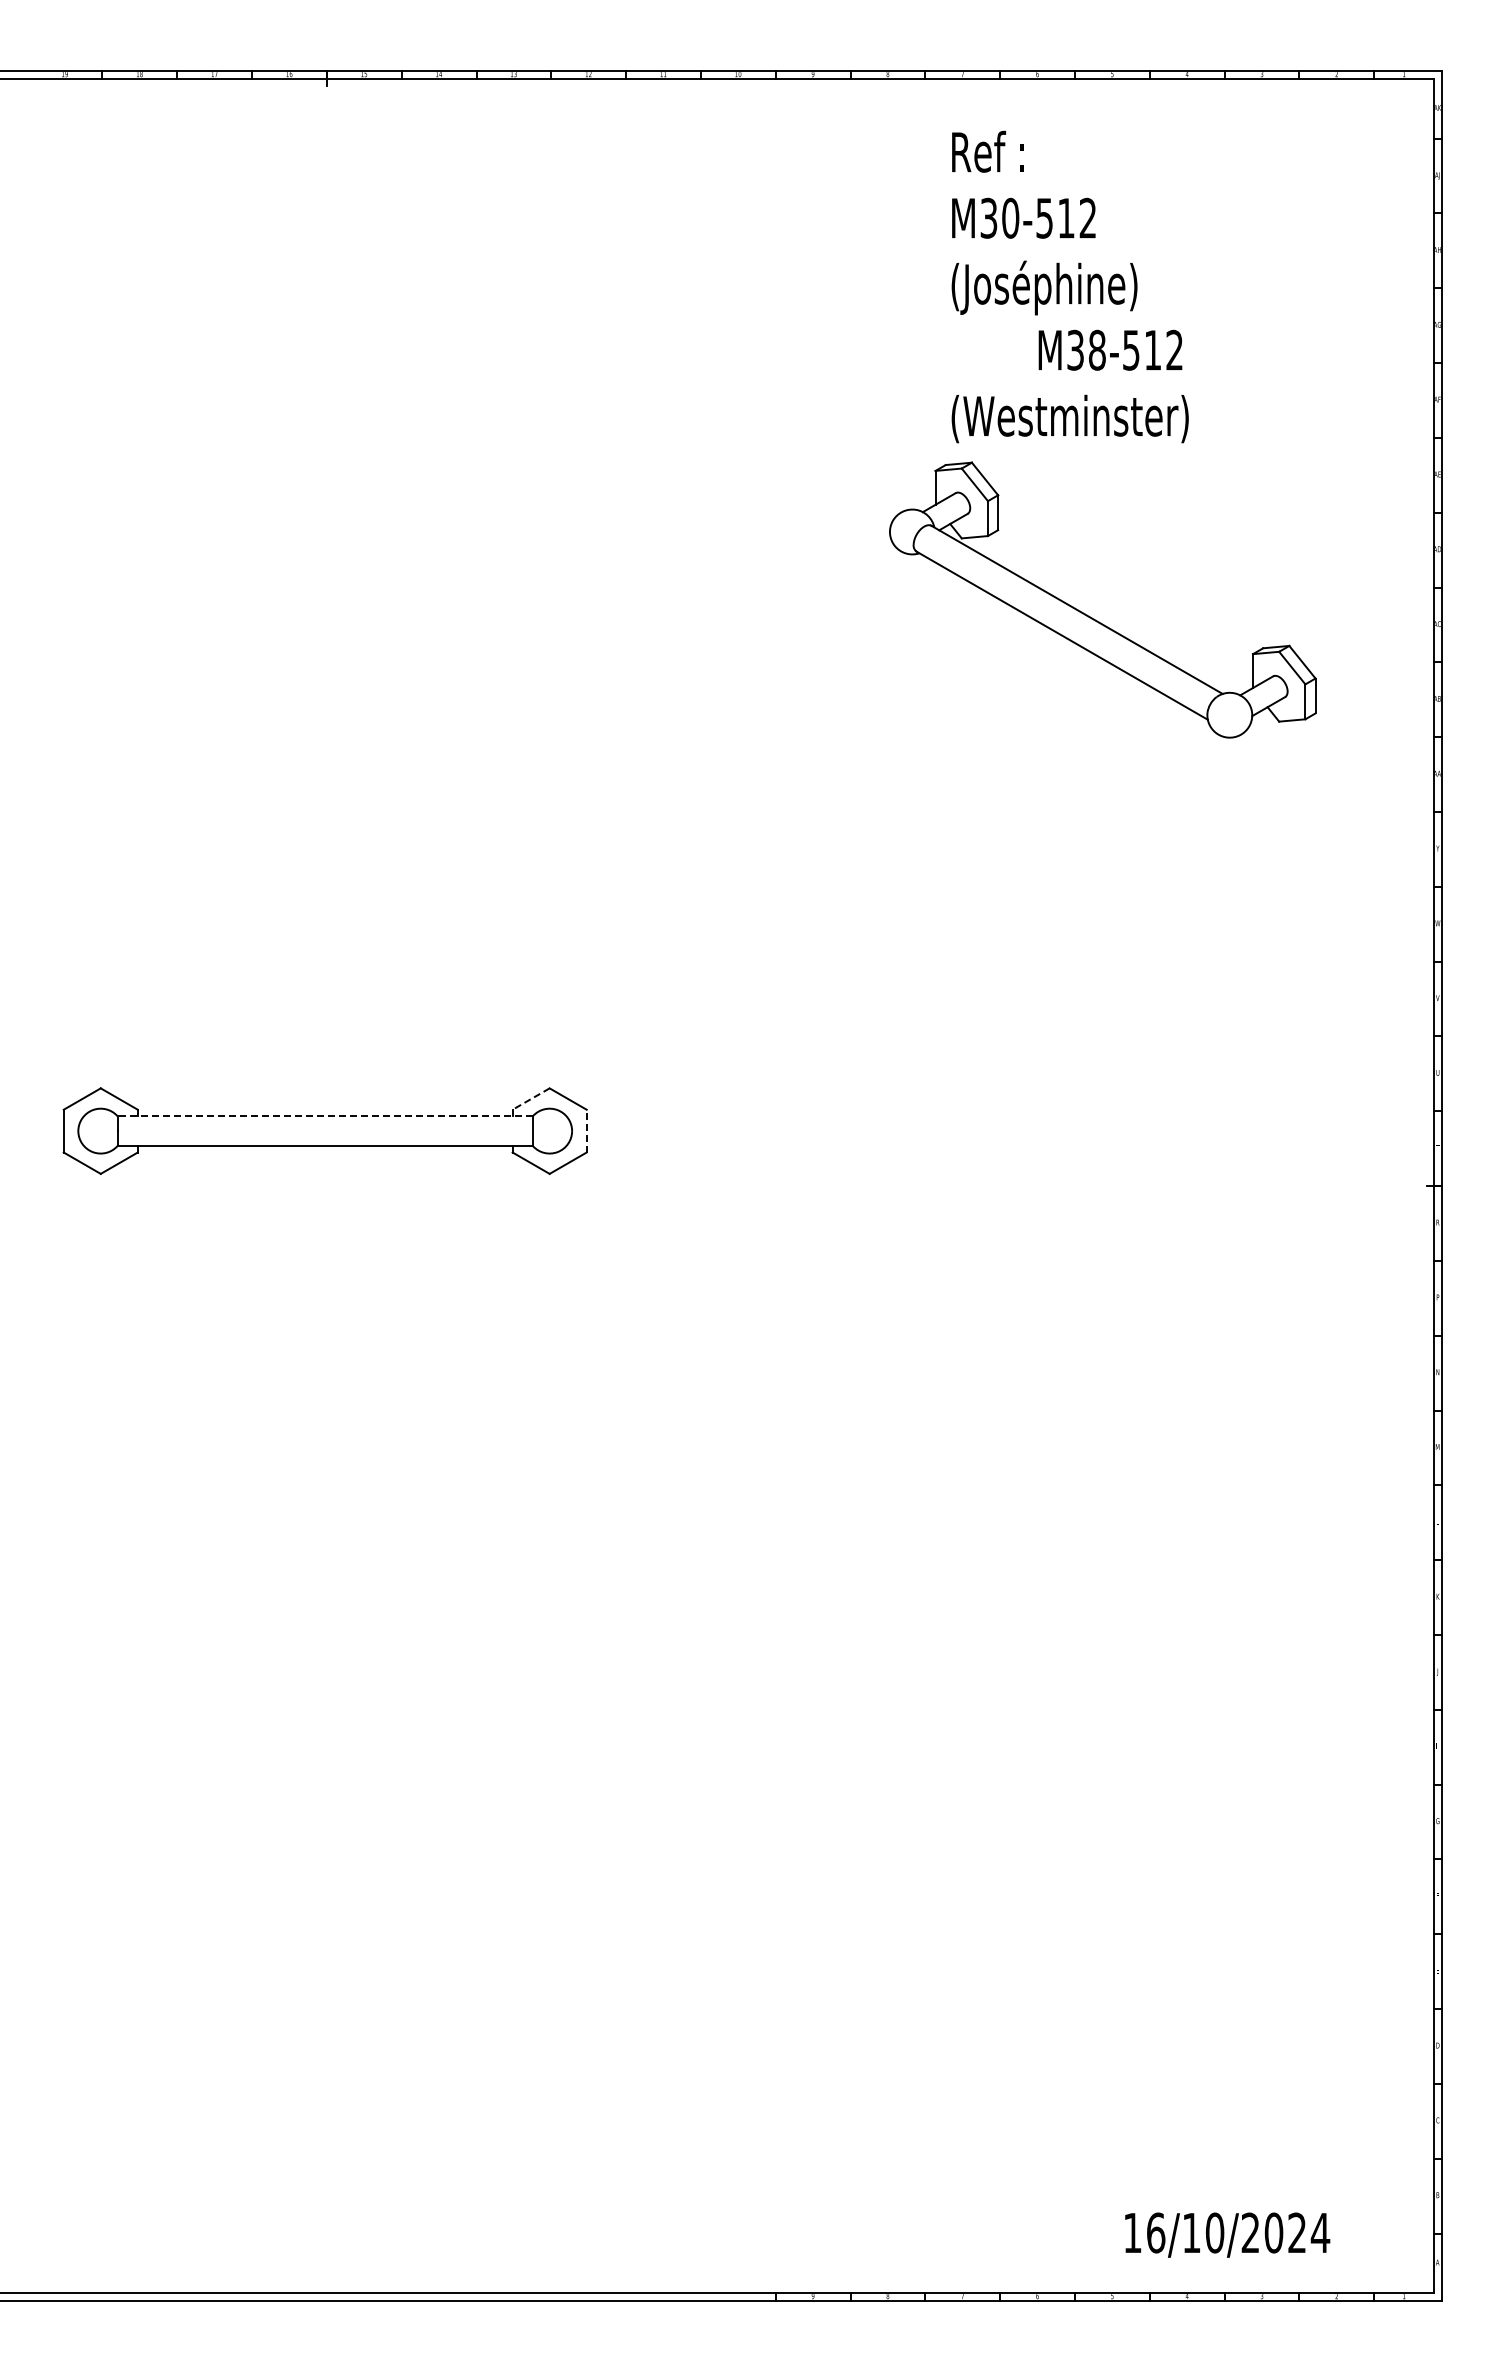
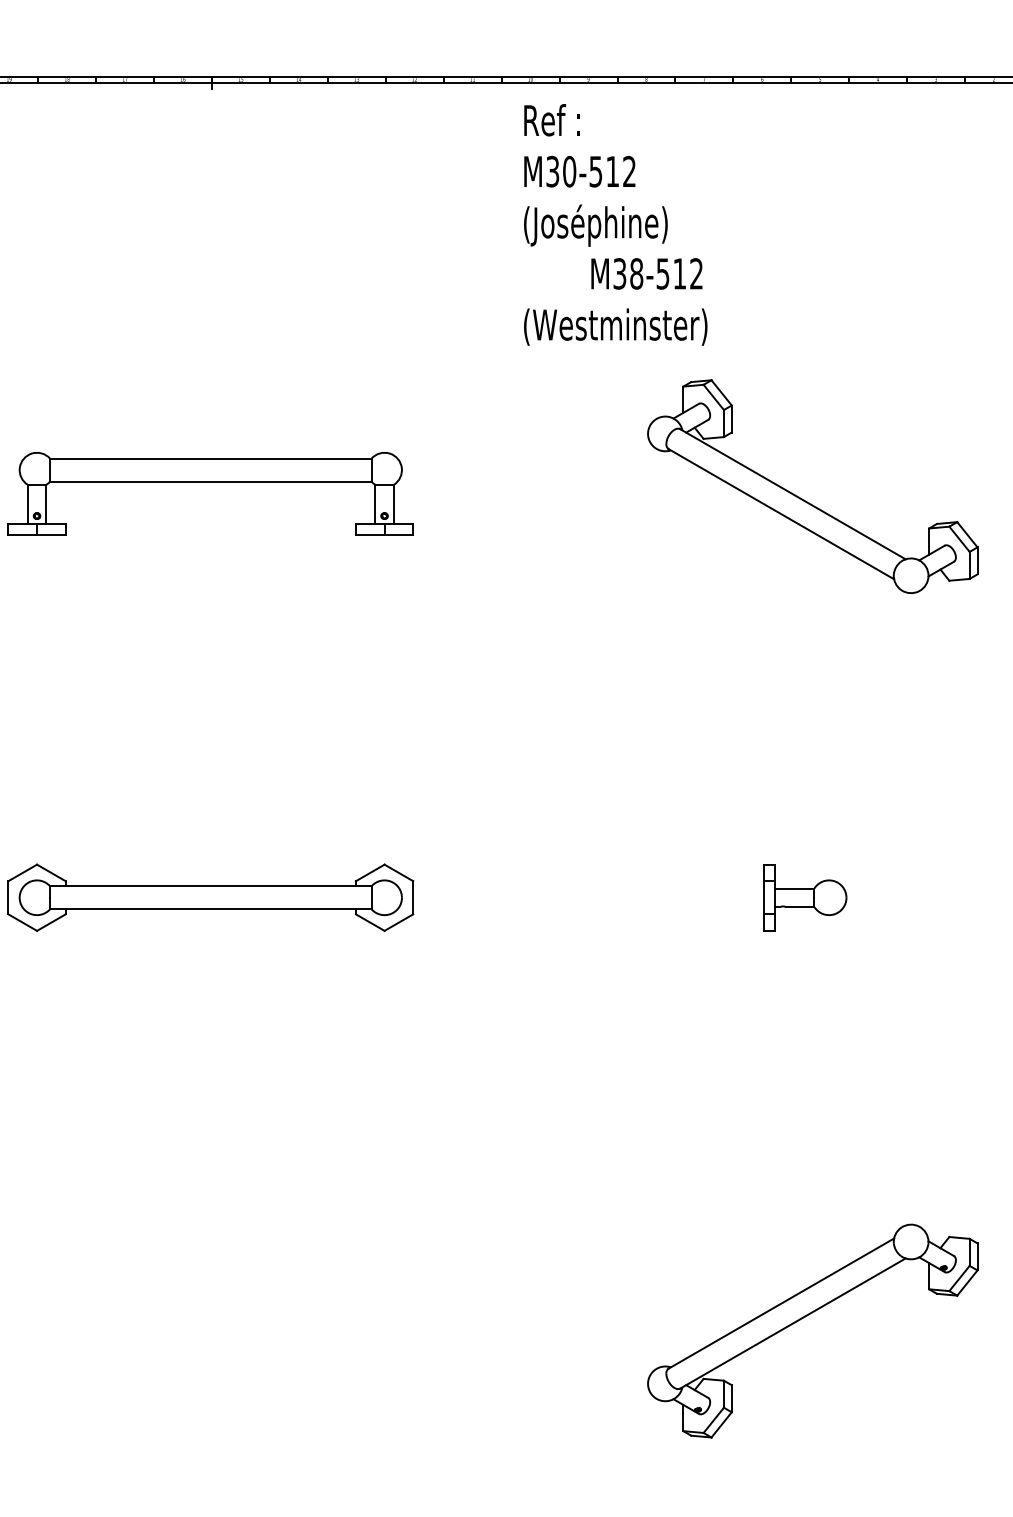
text: (1069, 286) -> (615, 224), moved
part: (325, 594) -> (211, 482), added
line: (530, 1099) -> (369, 873), dashed -> solid
line: (325, 1116) -> (211, 886), dashed -> solid
line: (586, 1130) -> (413, 897), dashed -> solid
part: (1093, 1130) -> (805, 897), added
part: (1094, 1672) -> (806, 1316), added

